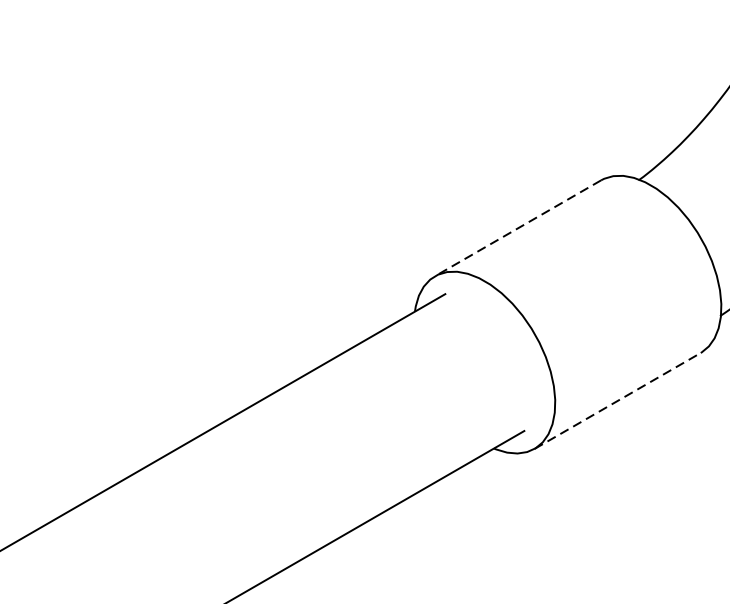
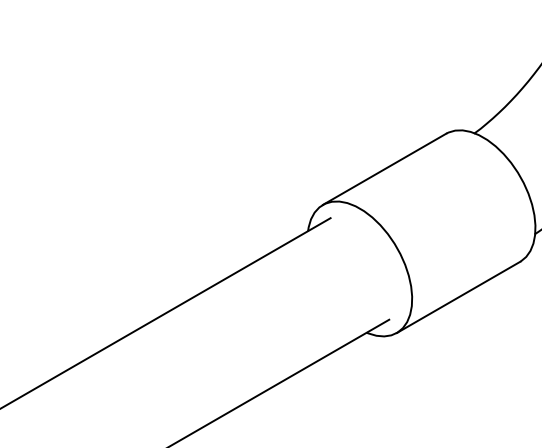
line: (517, 228) -> (384, 169), dashed -> solid
line: (617, 401) -> (458, 297), dashed -> solid

